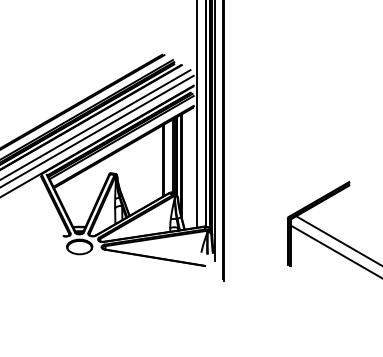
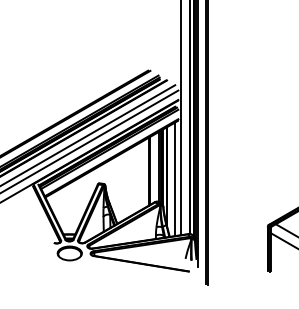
line: (190, 168) -> (175, 178), added

